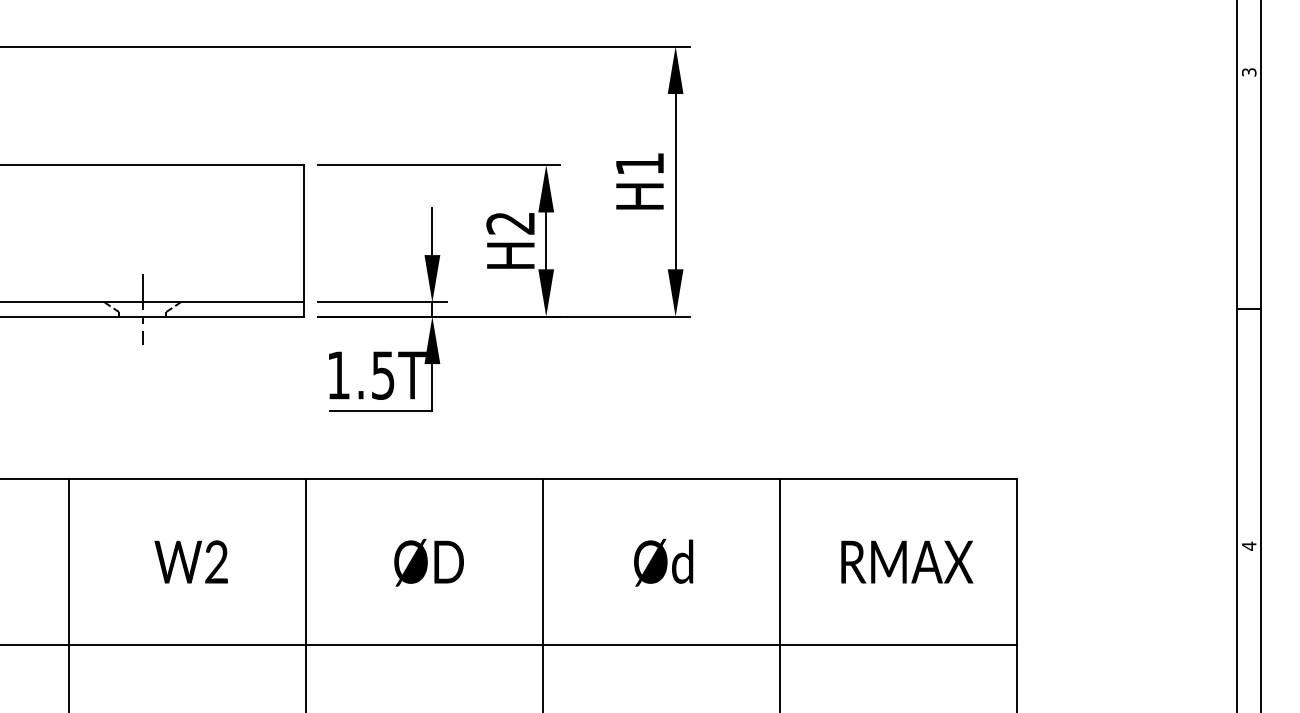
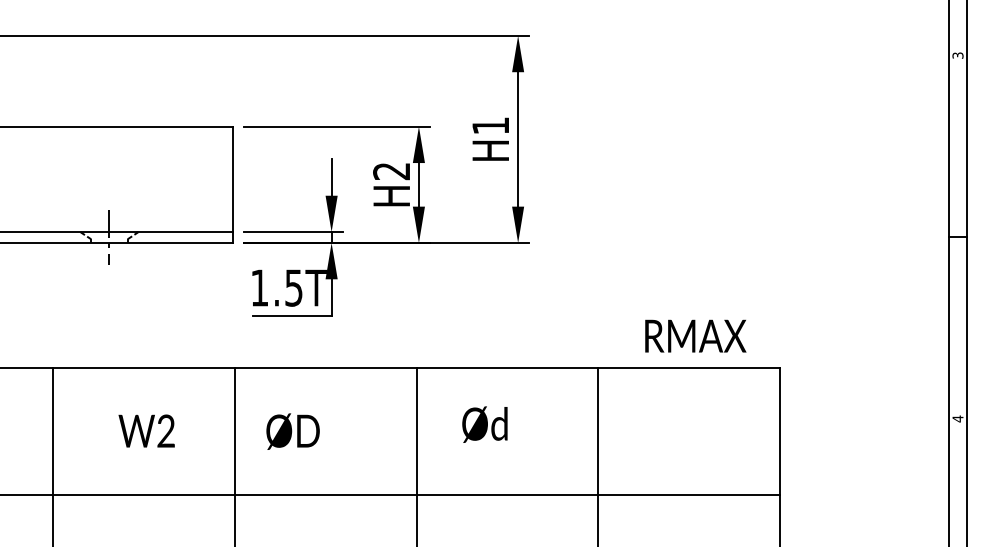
text: (906, 561) -> (695, 335), moved
text: (428, 562) -> (292, 431), moved
text: (663, 562) -> (484, 424), moved

